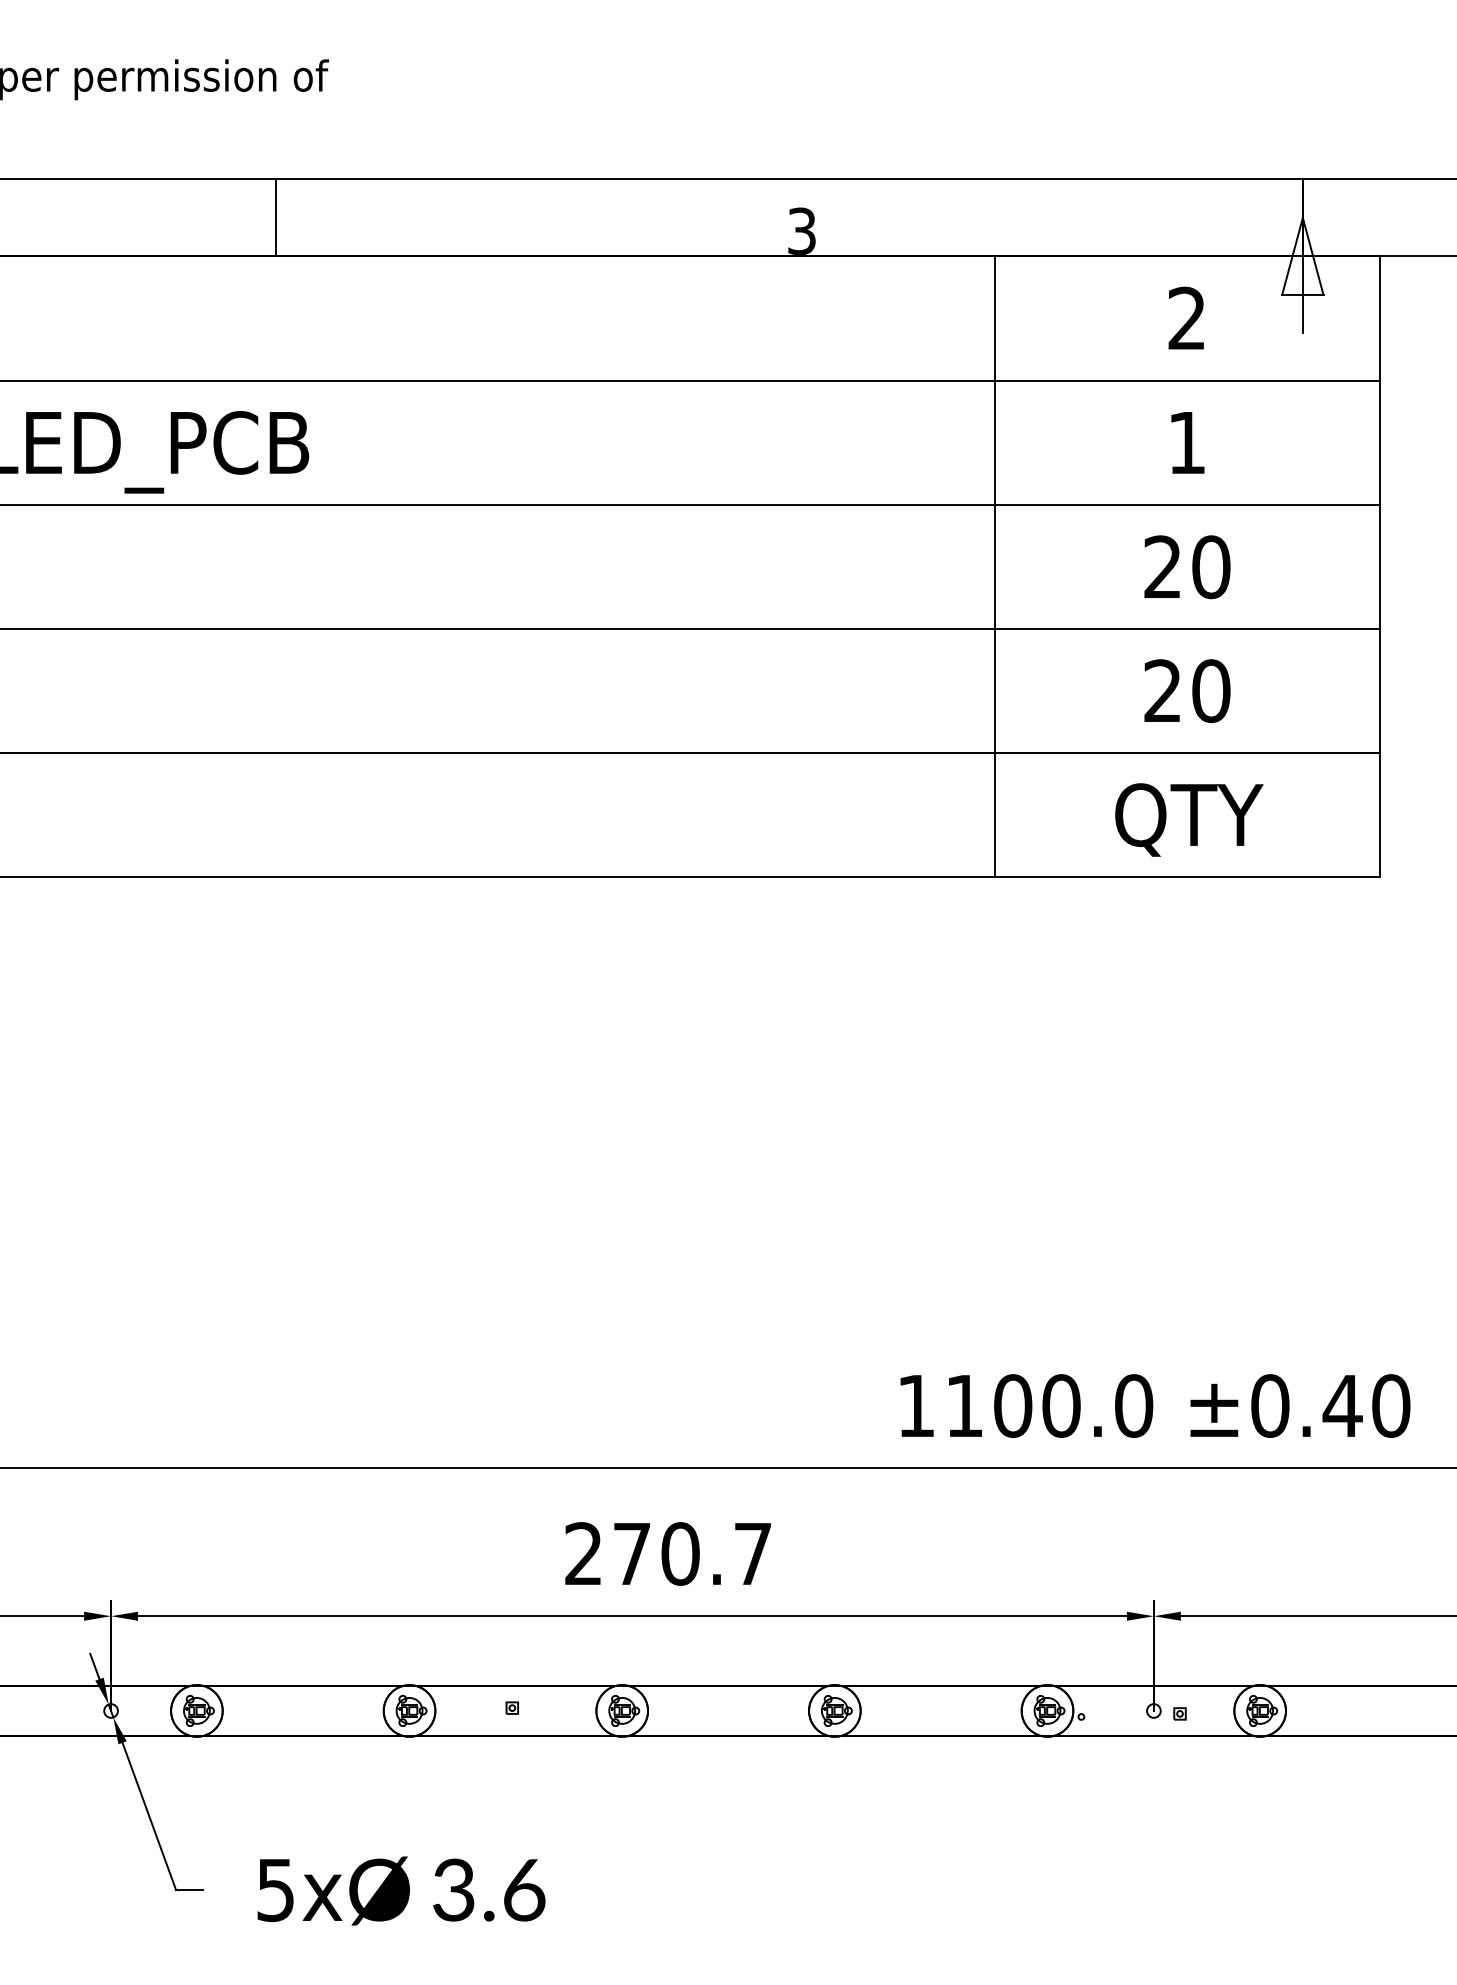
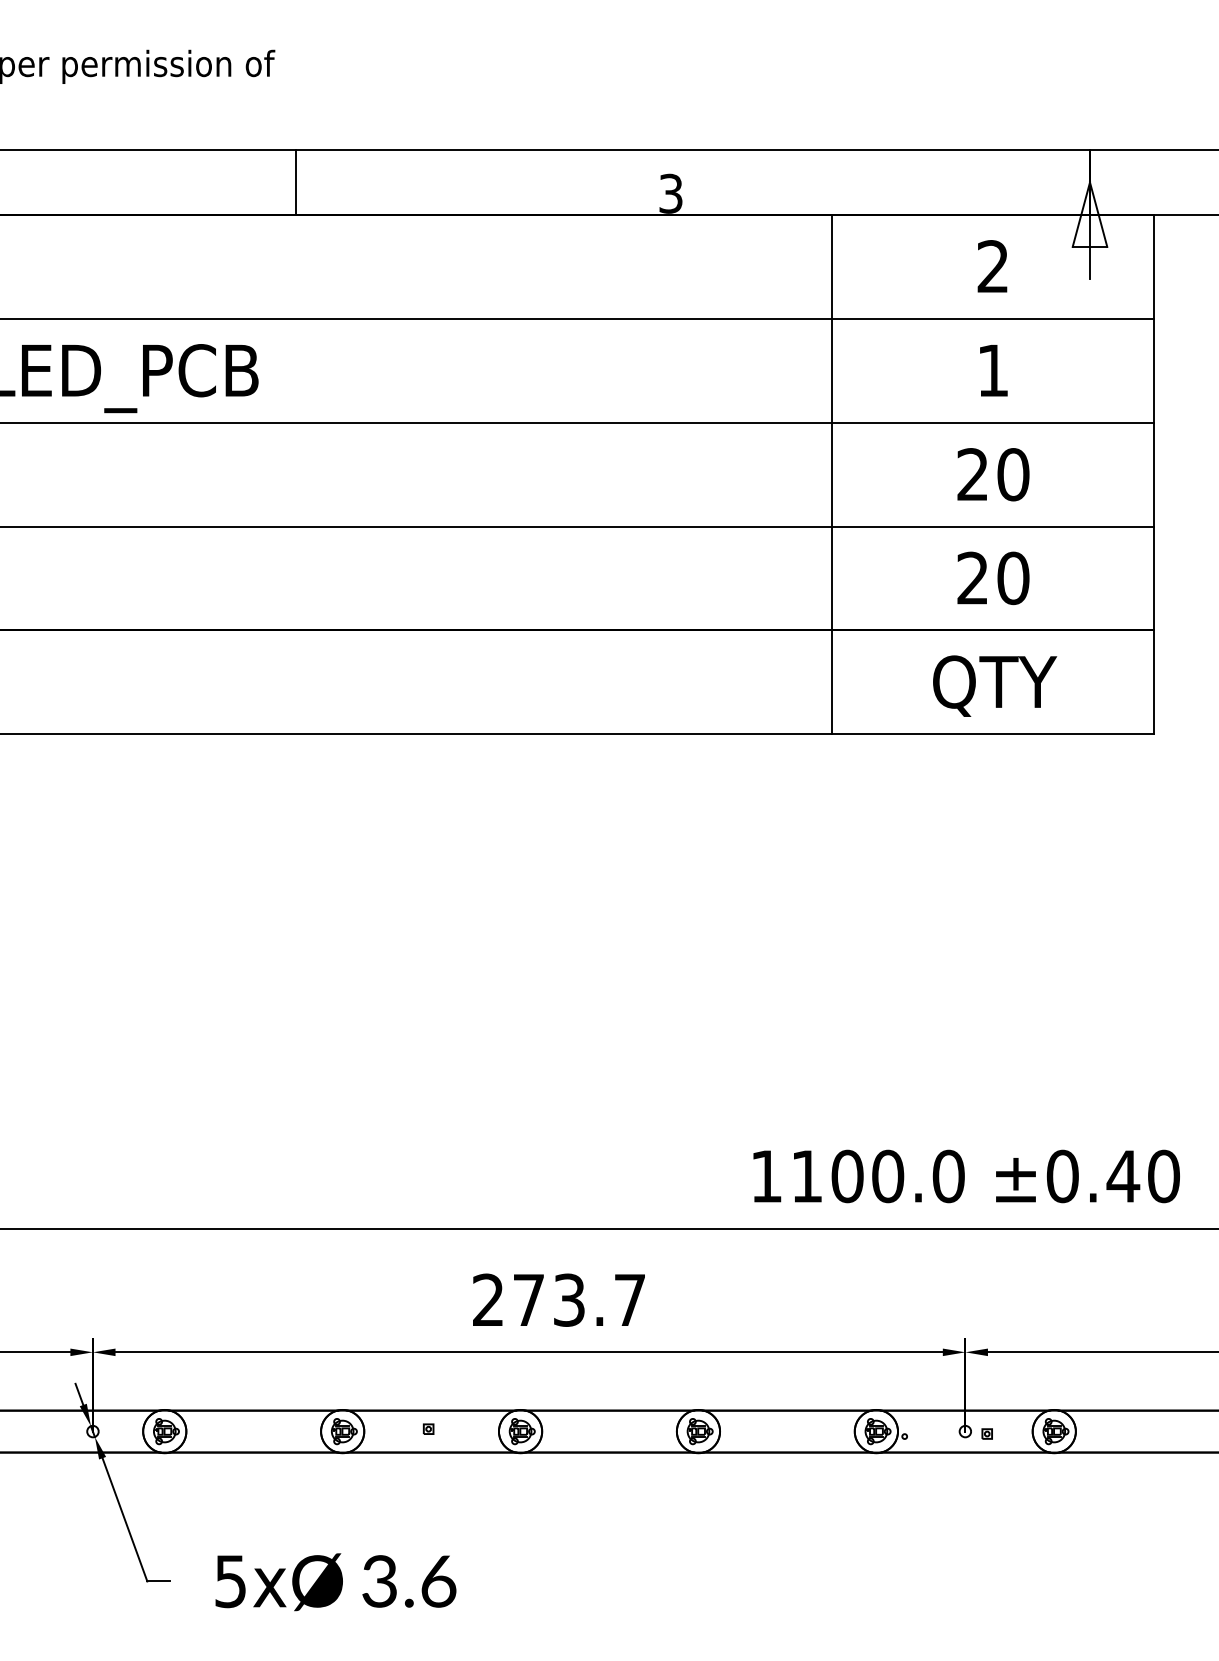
line: (275, 217) -> (295, 182), moved
text: (680, 1553) -> (569, 1299), 270.7 -> 273.7

